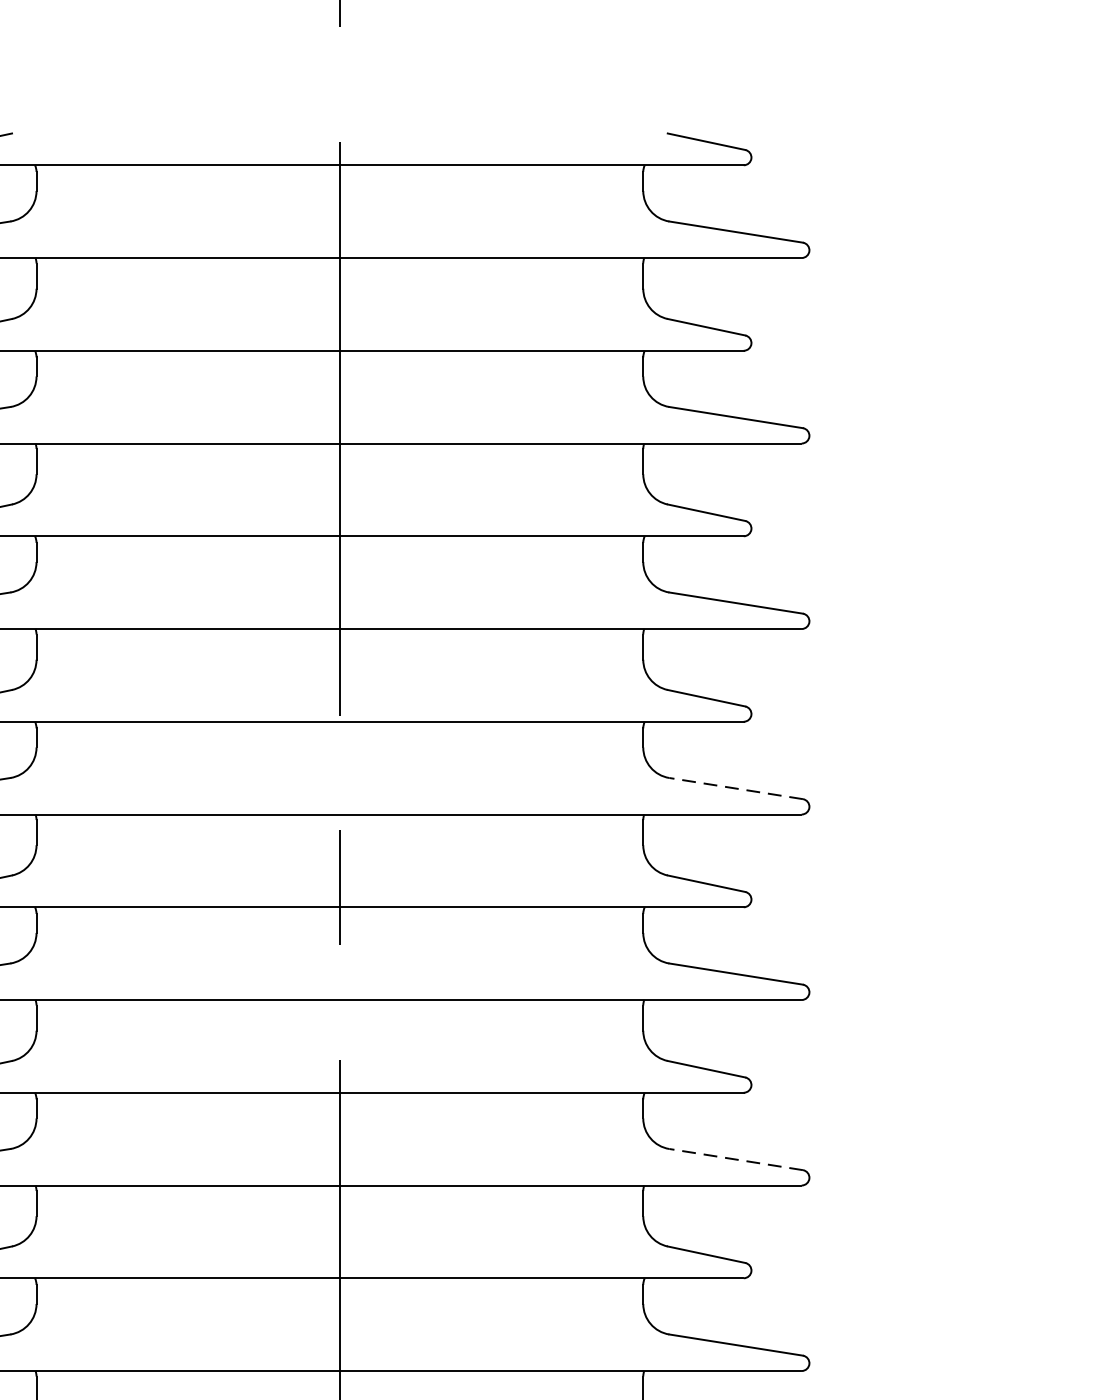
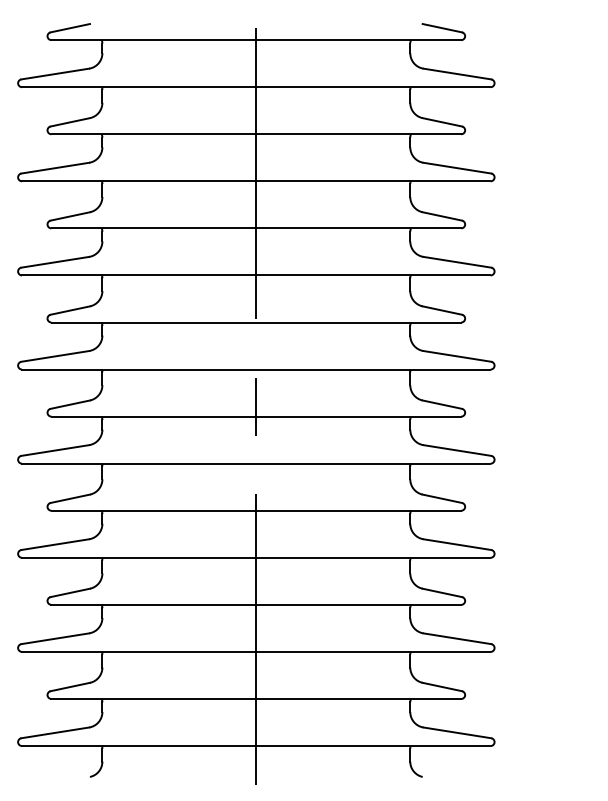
line: (734, 788) -> (456, 356), dashed -> solid
line: (734, 1159) -> (456, 544), dashed -> solid

